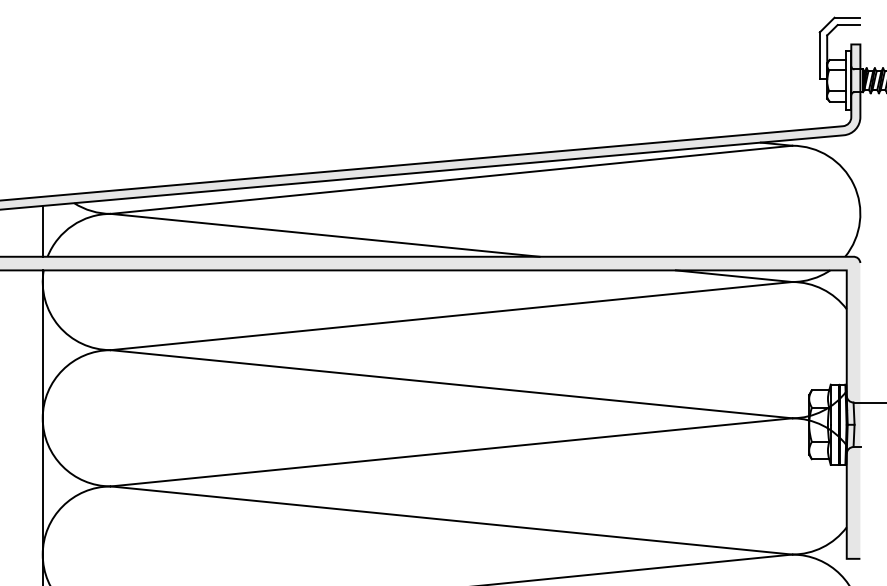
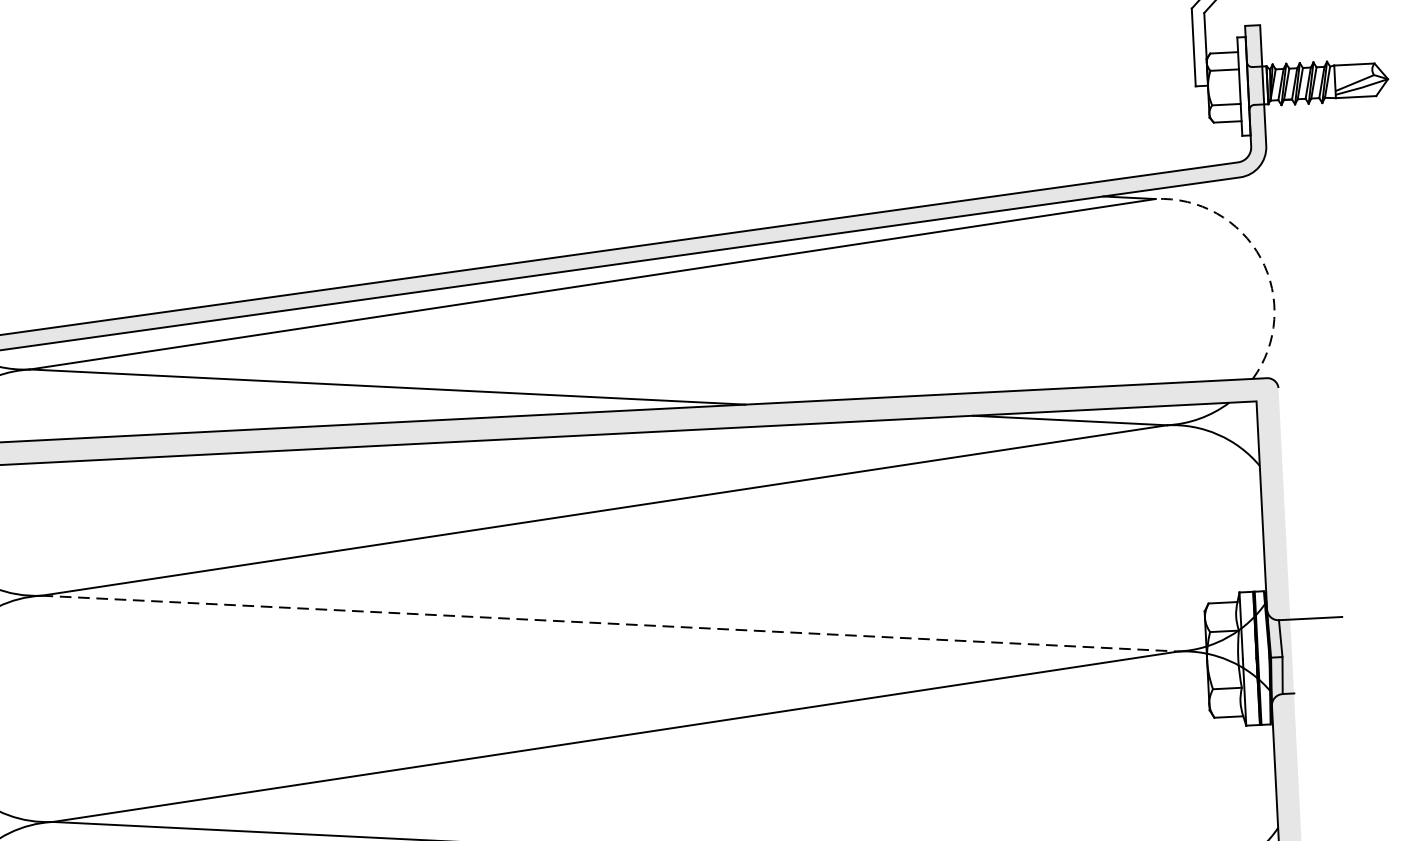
arc: (853, 184) -> (1260, 258), solid -> dashed
line: (452, 384) -> (611, 623), solid -> dashed

